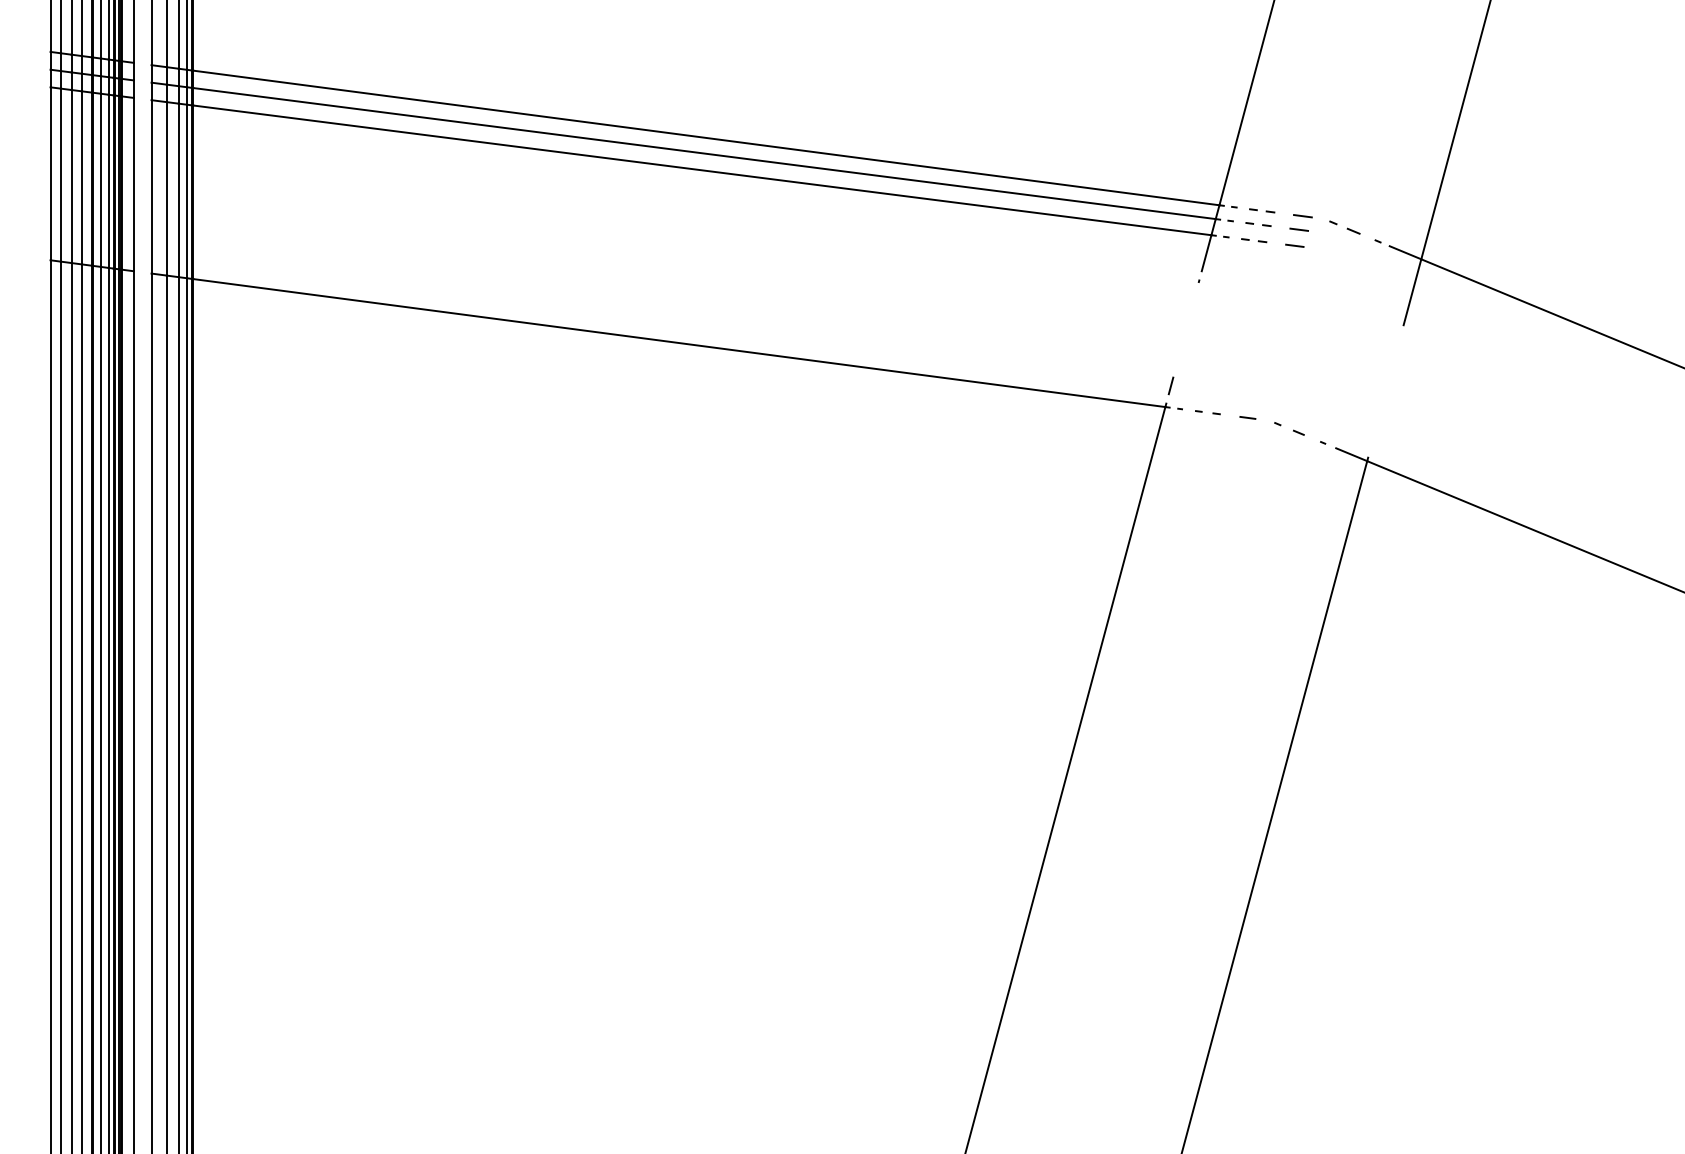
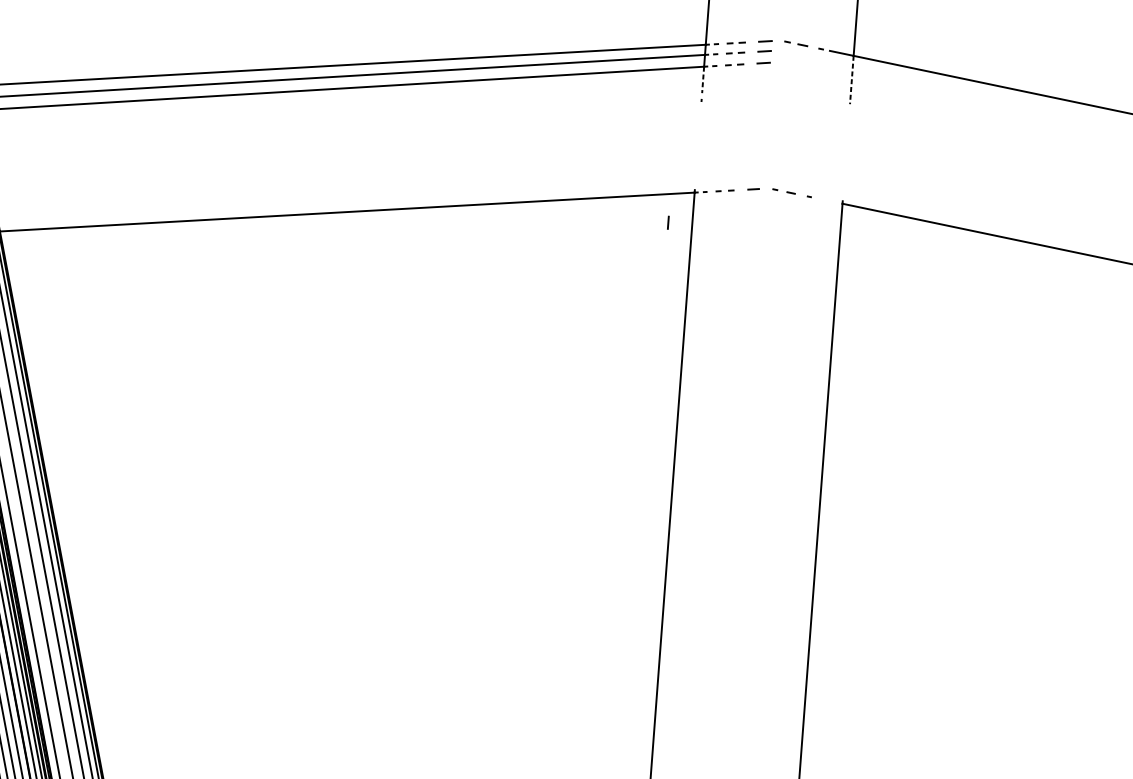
line: (1206, 253) -> (703, 80), solid -> dashed
line: (1412, 292) -> (851, 80), solid -> dashed
line: (1170, 385) -> (667, 222), moved
line: (1350, 454) -> (830, 201), removed

